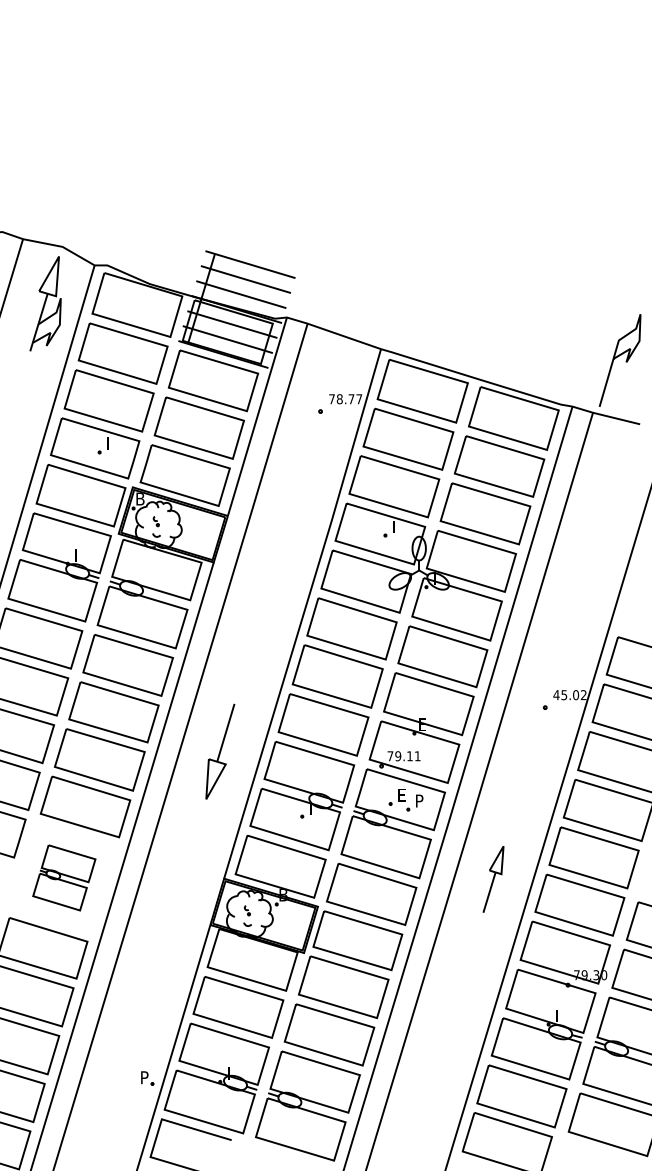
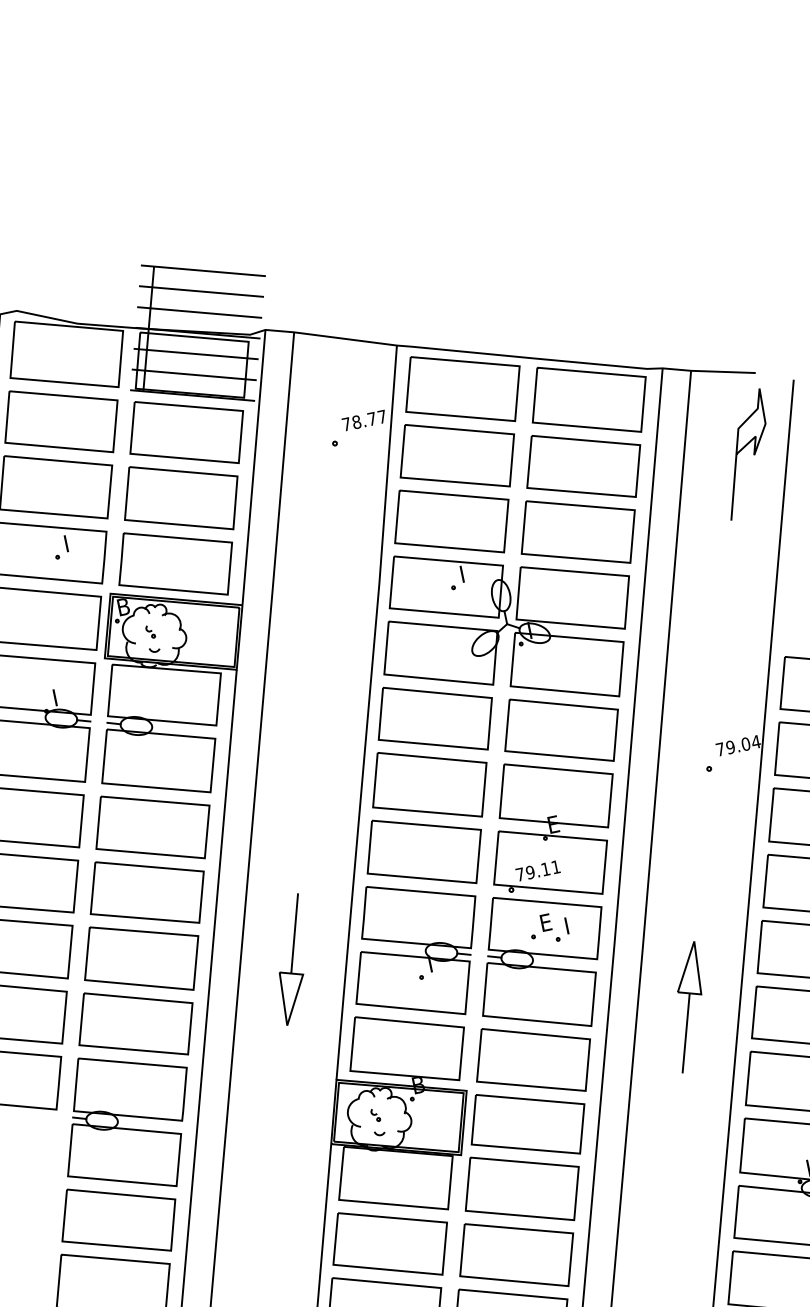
curve: (618, 357) -> (742, 451), moved
text: (569, 695) -> (737, 746), 45.02 -> 79.04
part: (220, 751) -> (292, 959), moved
text: (419, 800) -> (570, 924), P -> I
part: (64, 877) -> (127, 1121), size x1.67
part: (493, 879) -> (688, 1007), size x1.43

